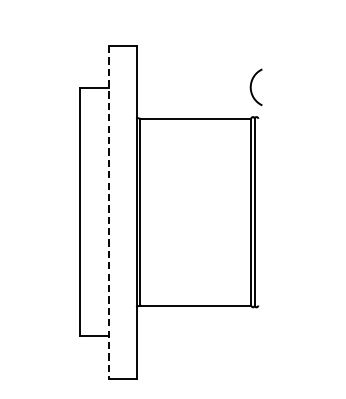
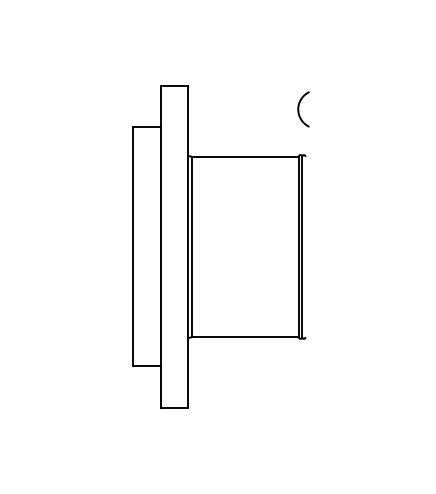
arc: (252, 87) -> (299, 109), moved
line: (109, 212) -> (161, 247), dashed -> solid

